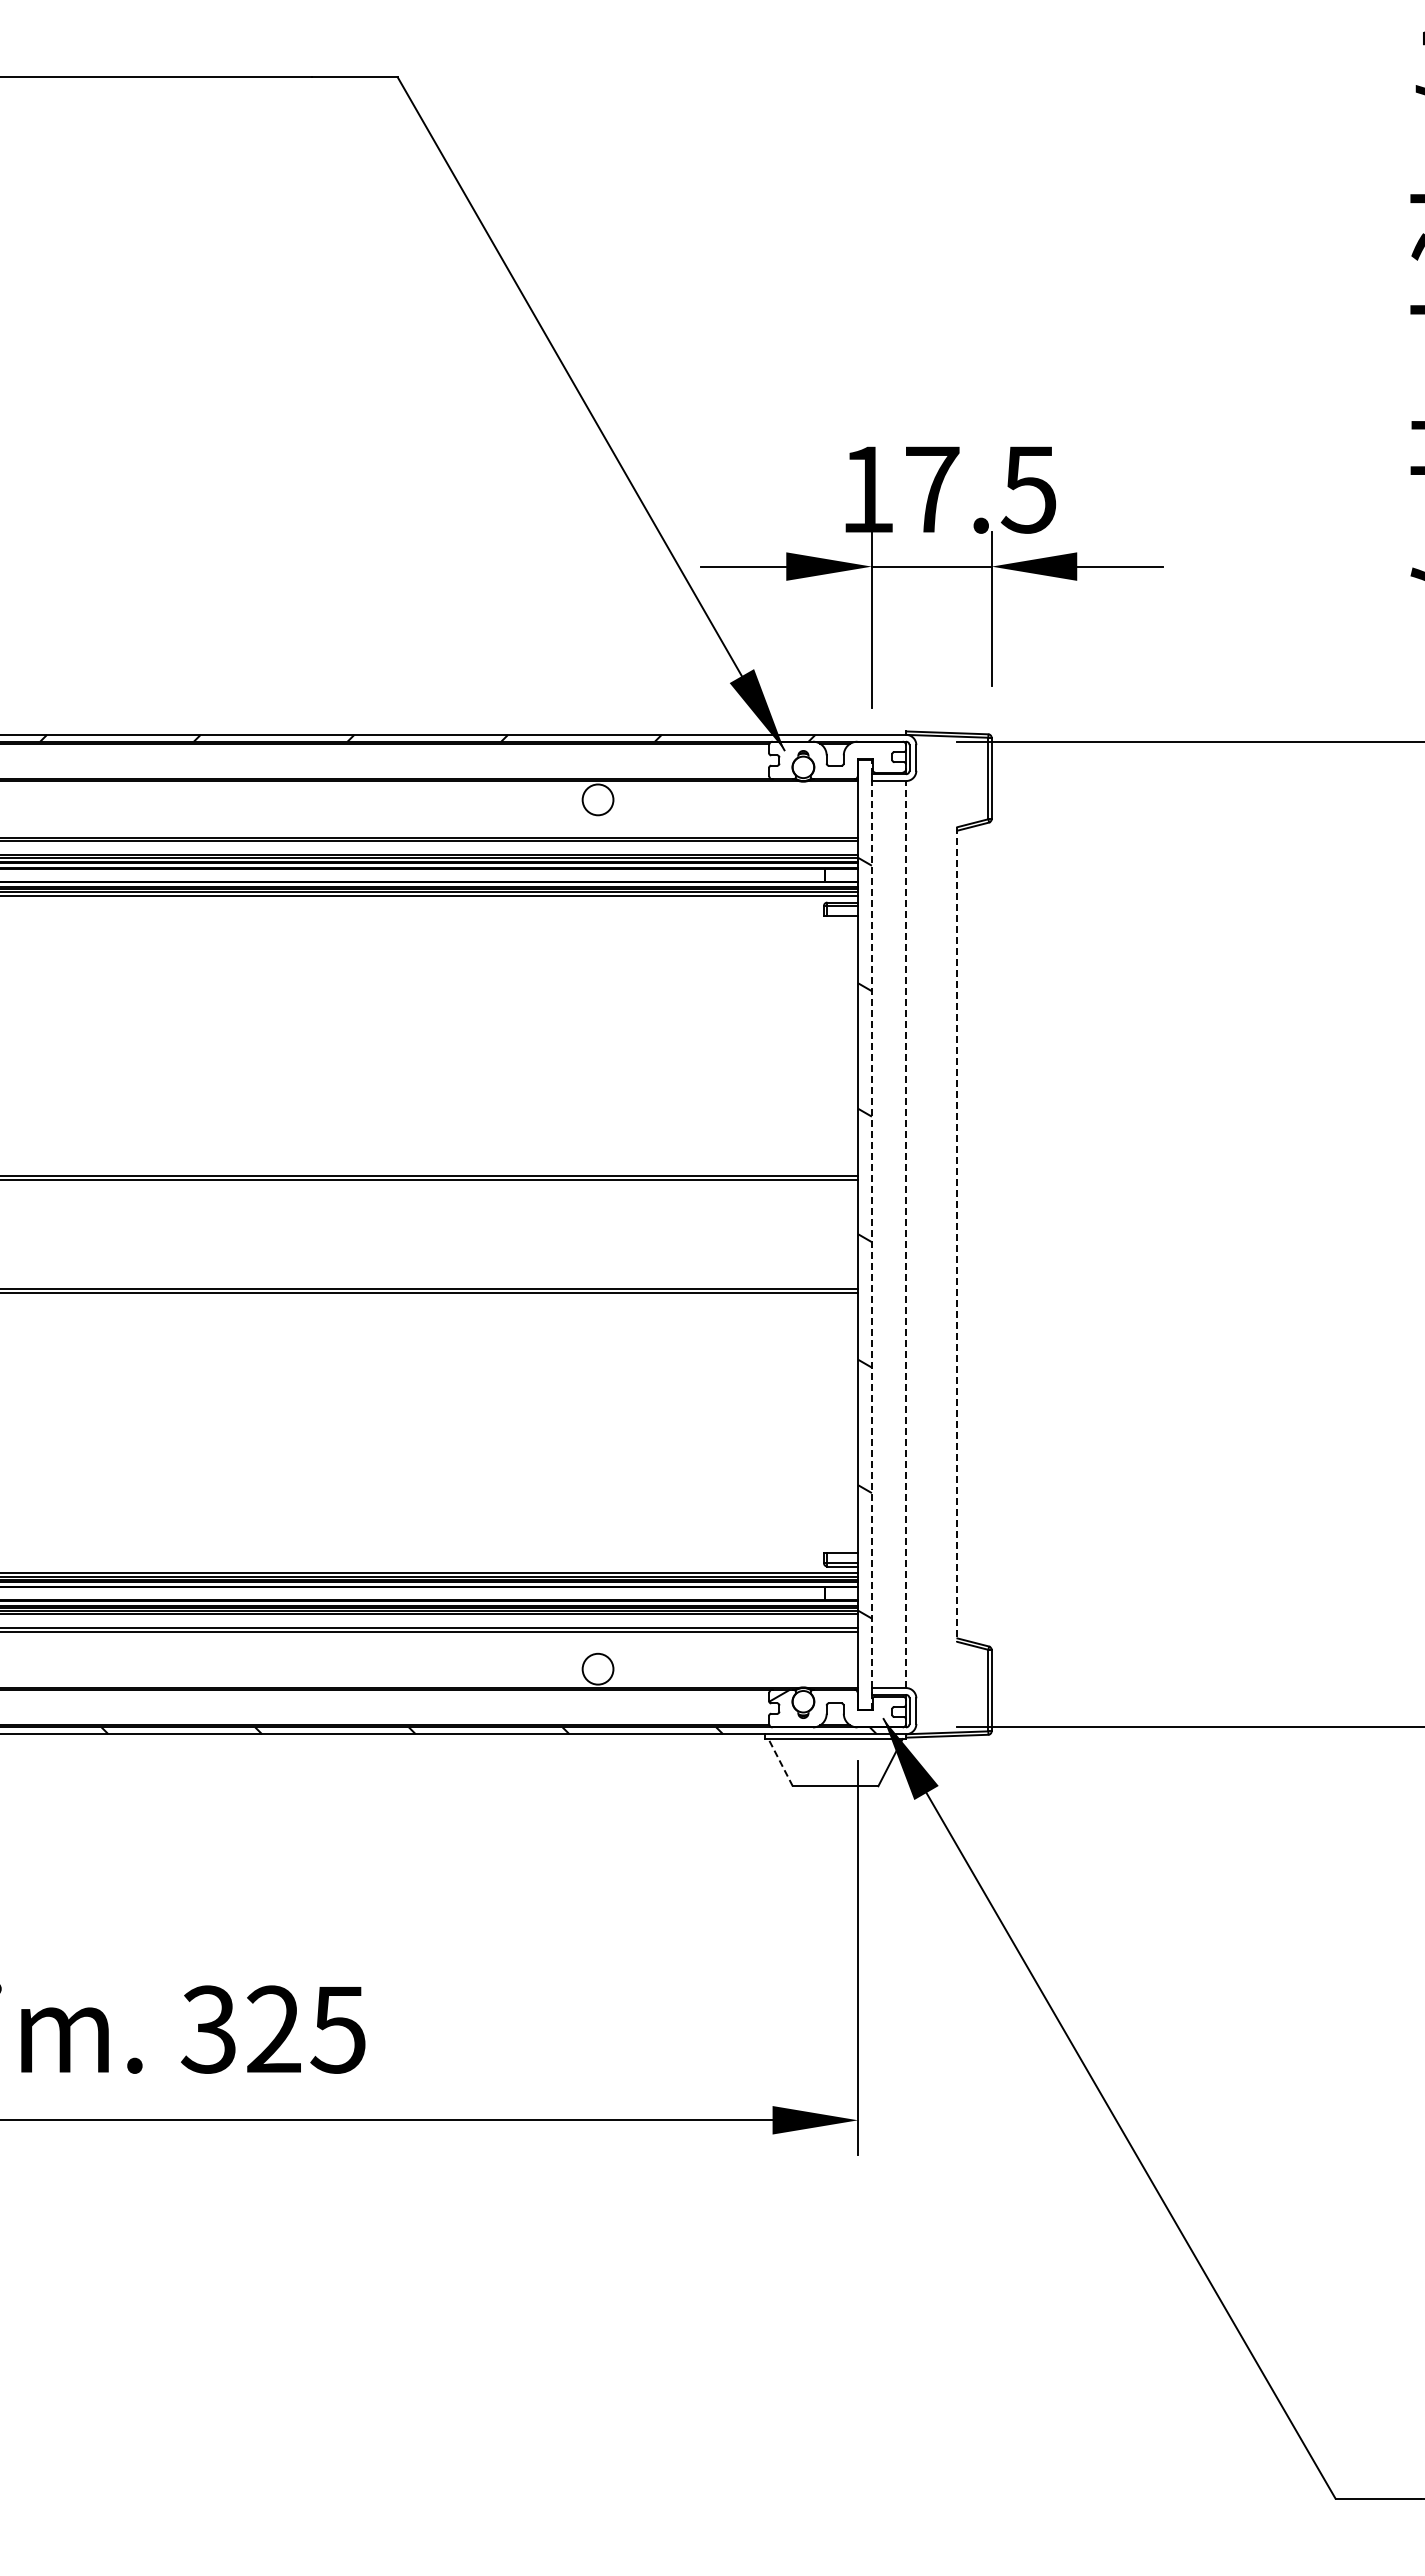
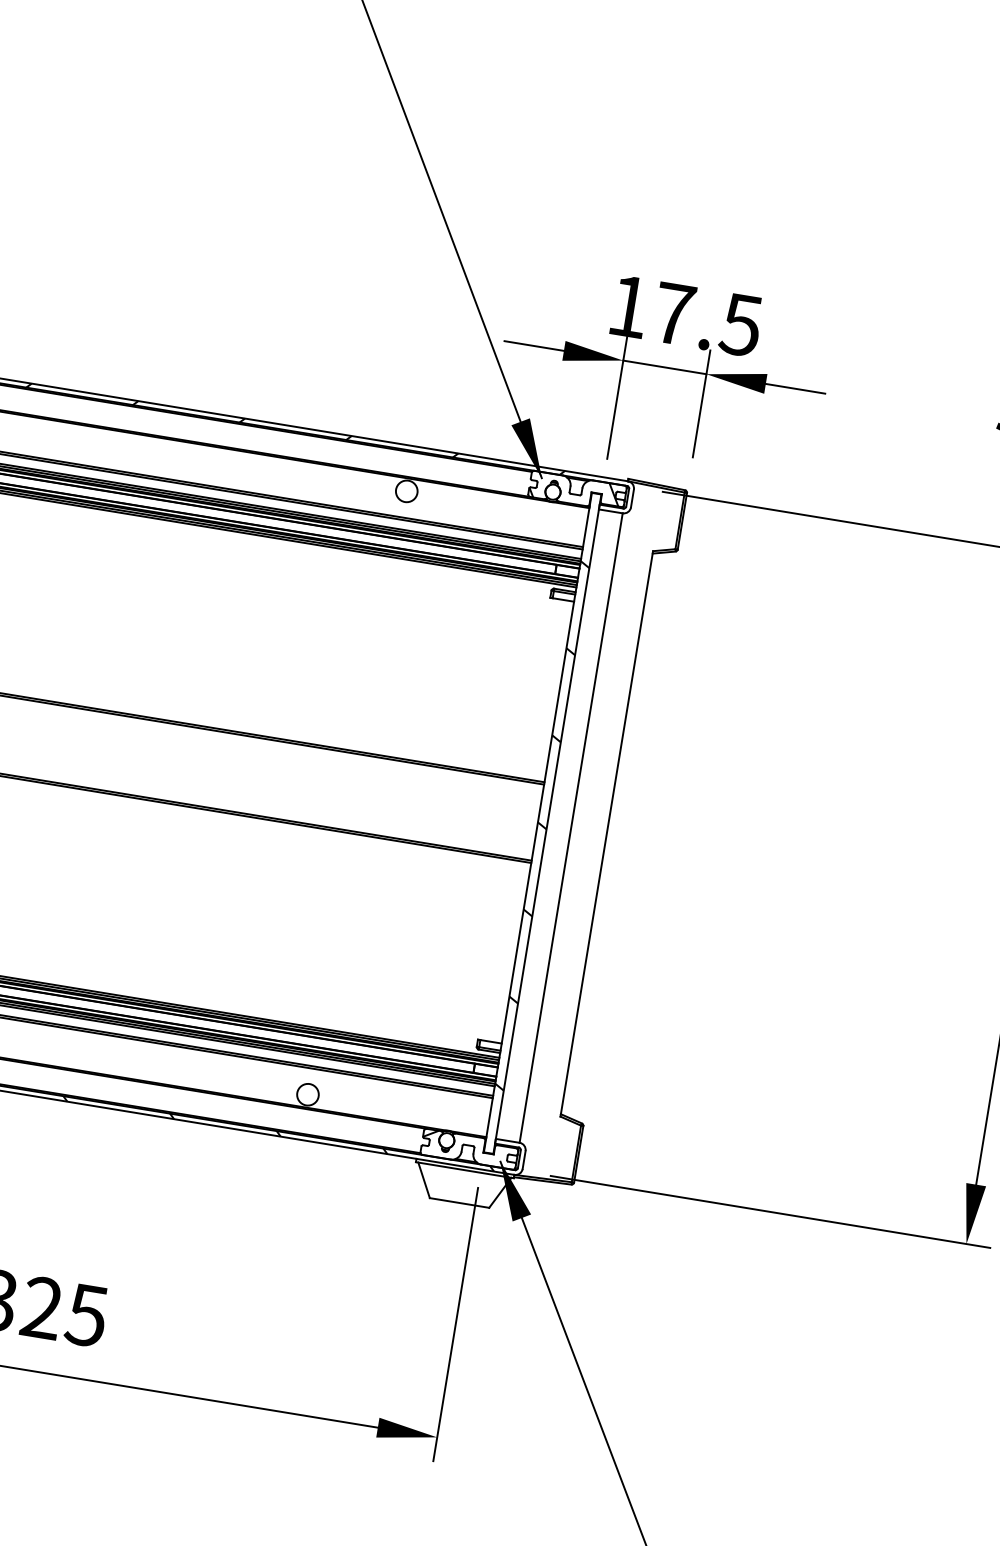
hatch: (833, 760) -> (574, 490), added
line: (871, 1234) -> (547, 824), dashed -> solid
line: (906, 1234) -> (571, 828), dashed -> solid
line: (957, 1235) -> (606, 834), dashed -> solid
line: (780, 1762) -> (424, 1180), dashed -> solid

